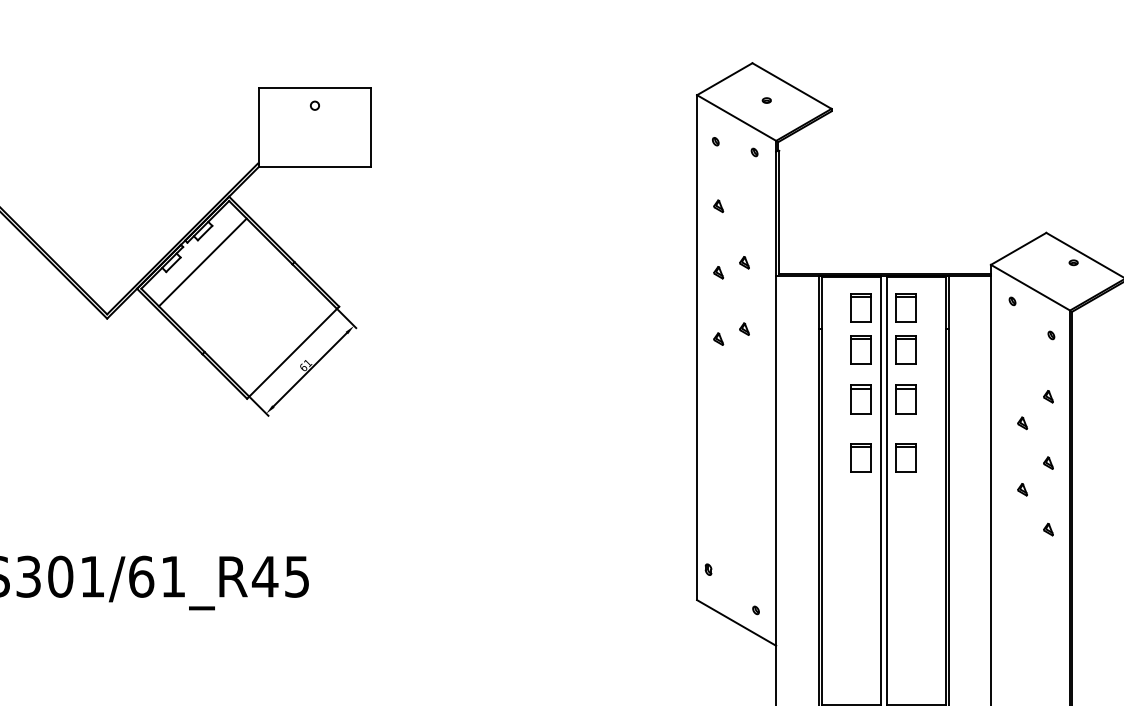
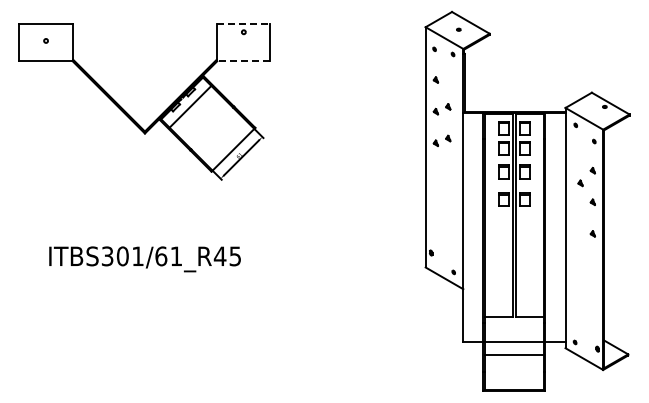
line: (314, 89) -> (243, 24), solid -> dashed
line: (314, 167) -> (243, 61), solid -> dashed
part: (1022, 488) -> (580, 214), removed

